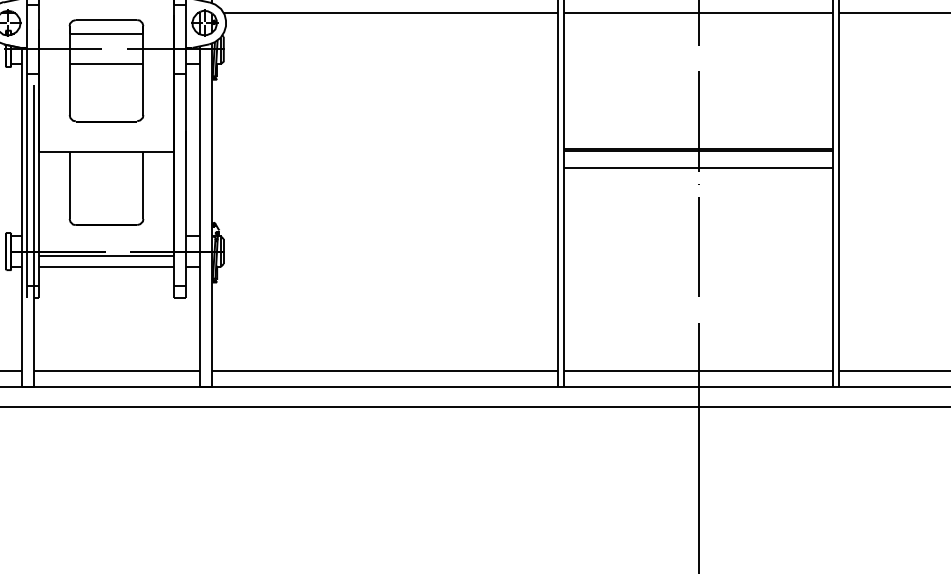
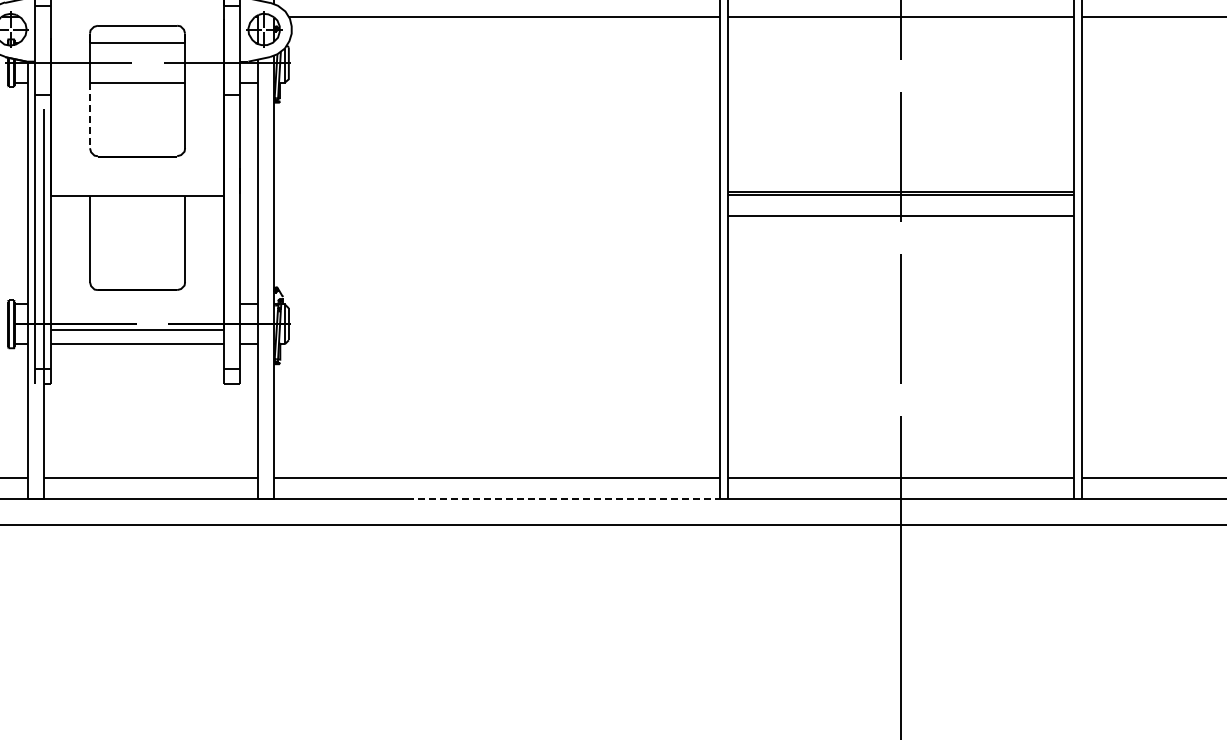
line: (70, 90) -> (90, 116), solid -> dashed
line: (436, 387) -> (563, 499), solid -> dashed

